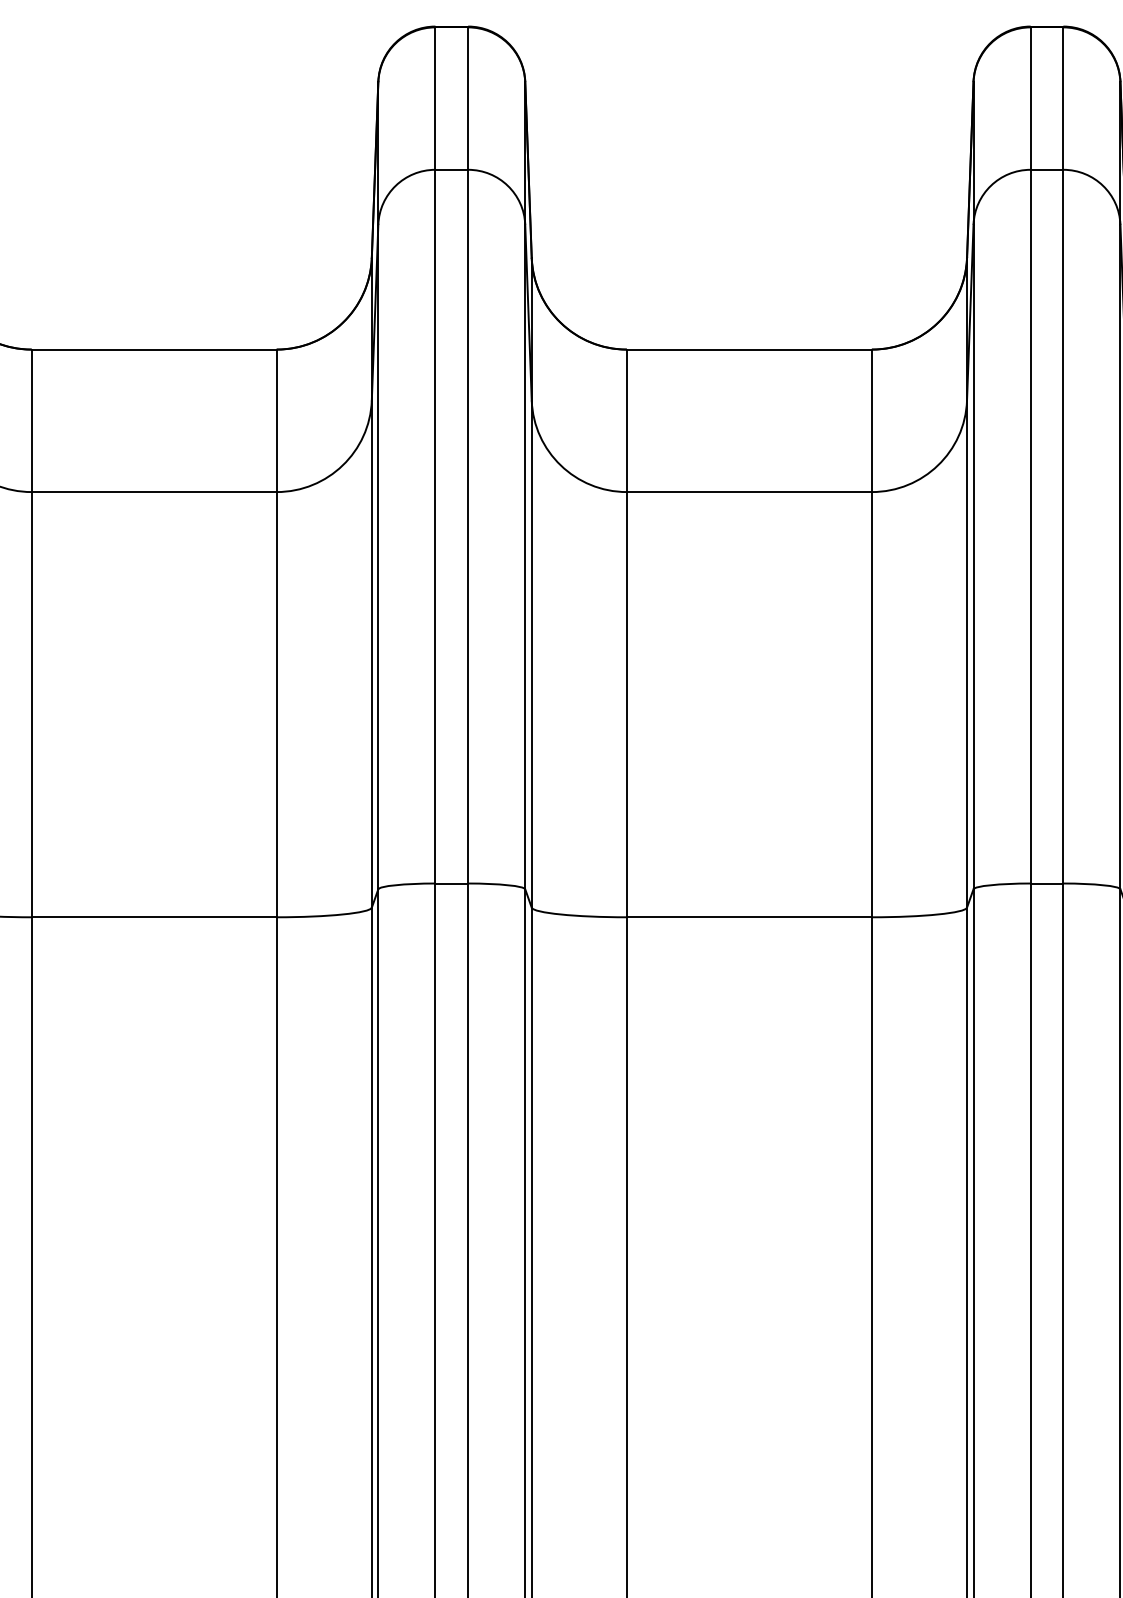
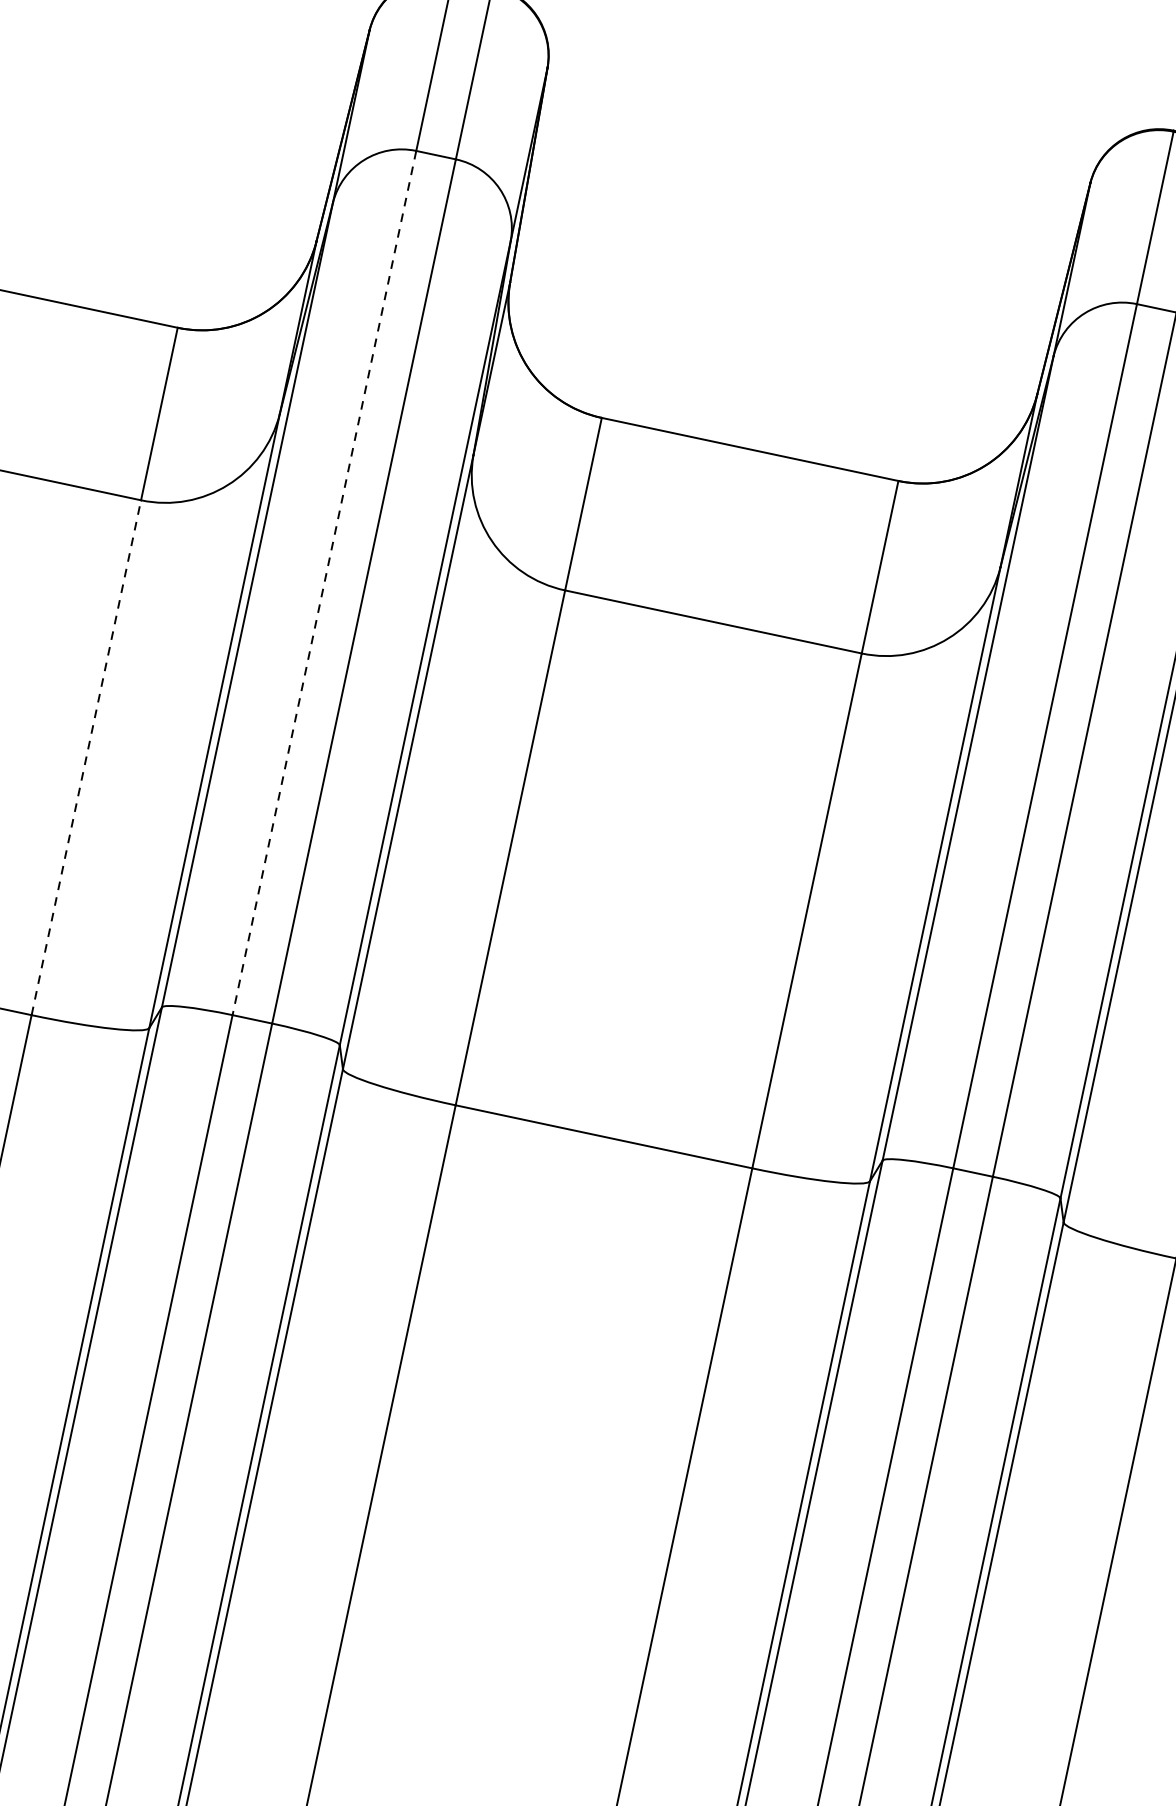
line: (435, 526) -> (324, 582), solid -> dashed
line: (276, 704) -> (86, 757), solid -> dashed

